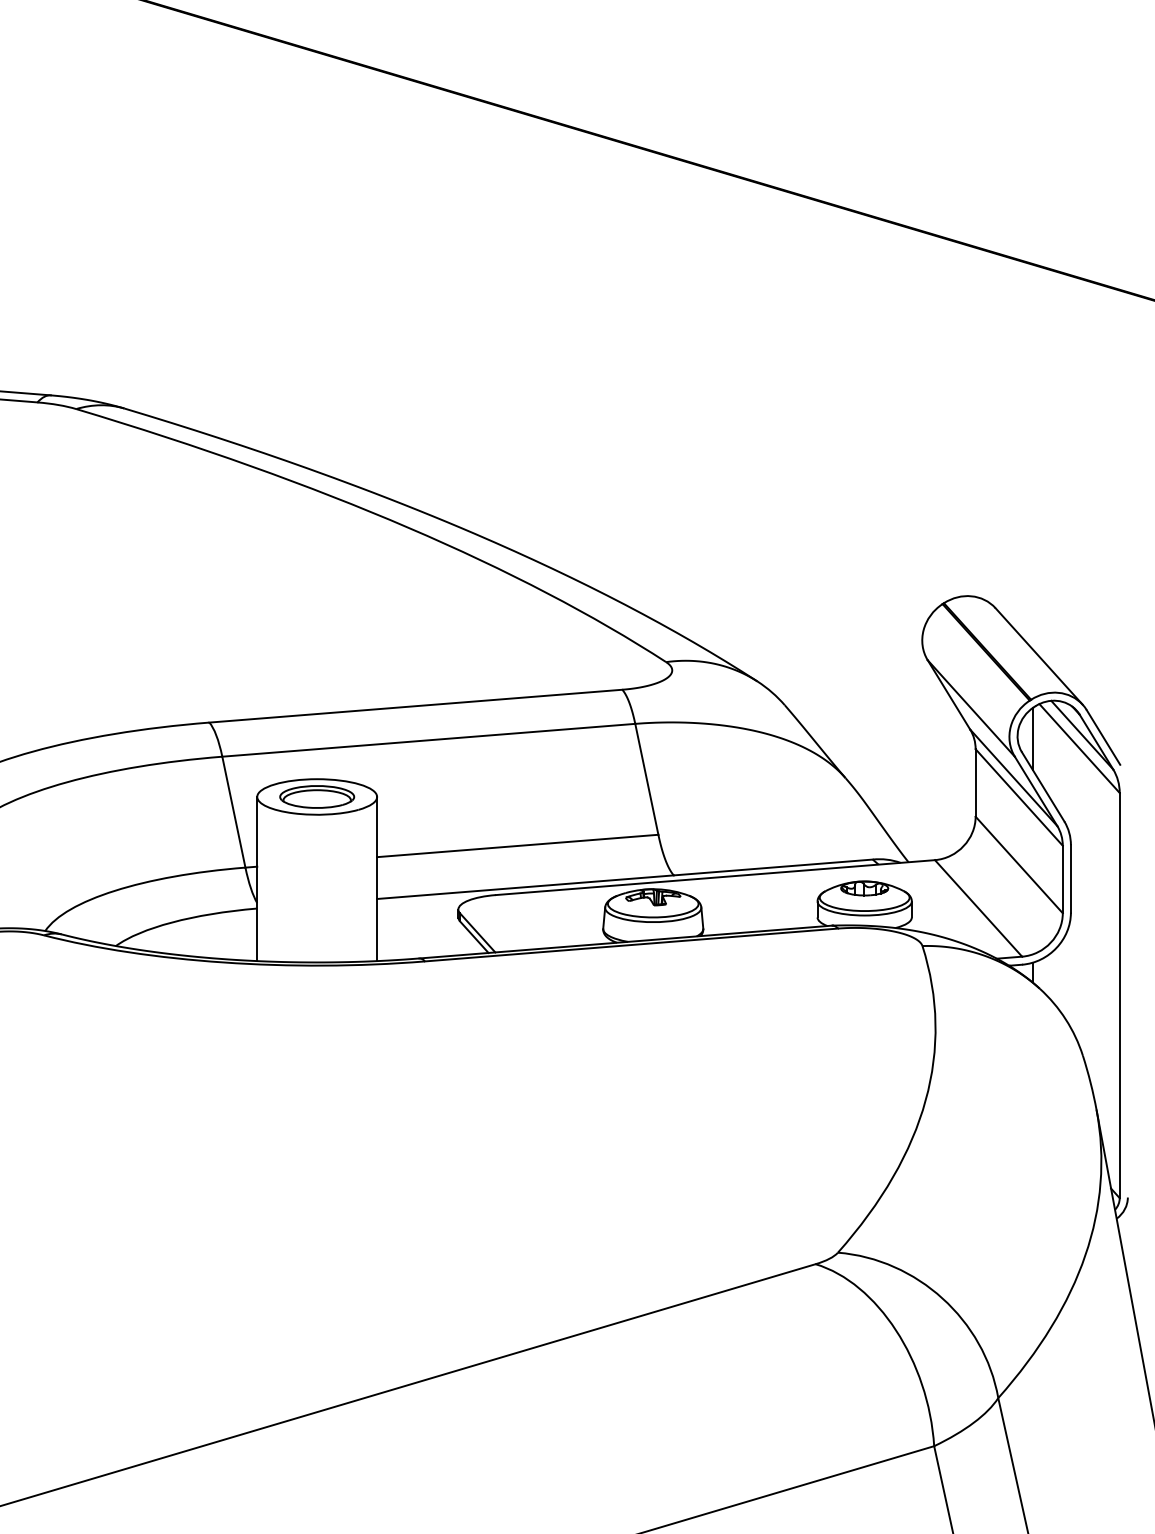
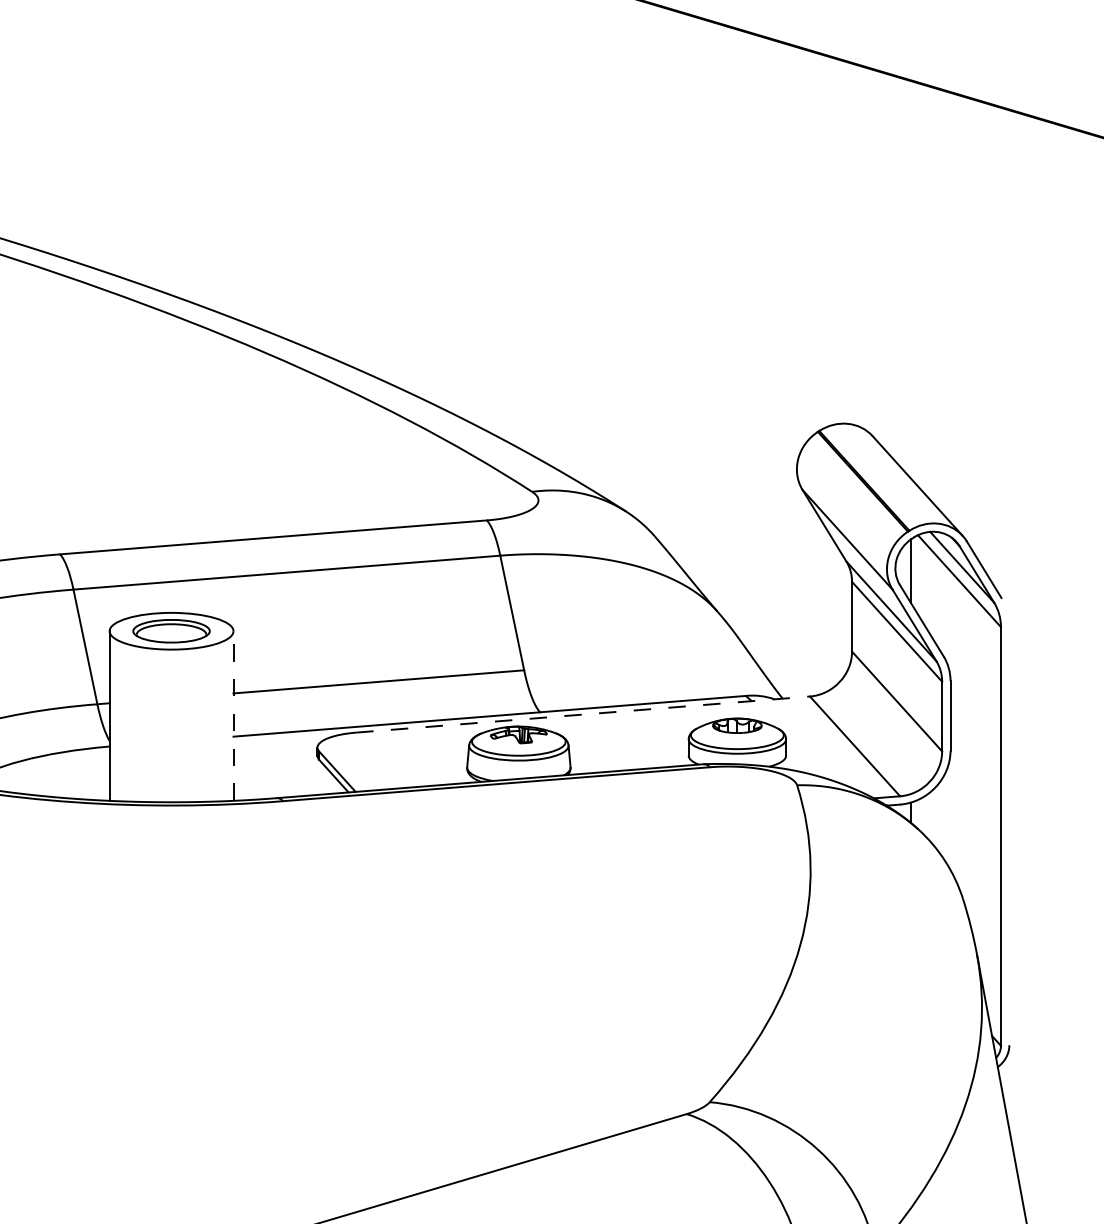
line: (715, 877) -> (583, 714), solid -> dashed
line: (377, 878) -> (233, 715), solid -> dashed

